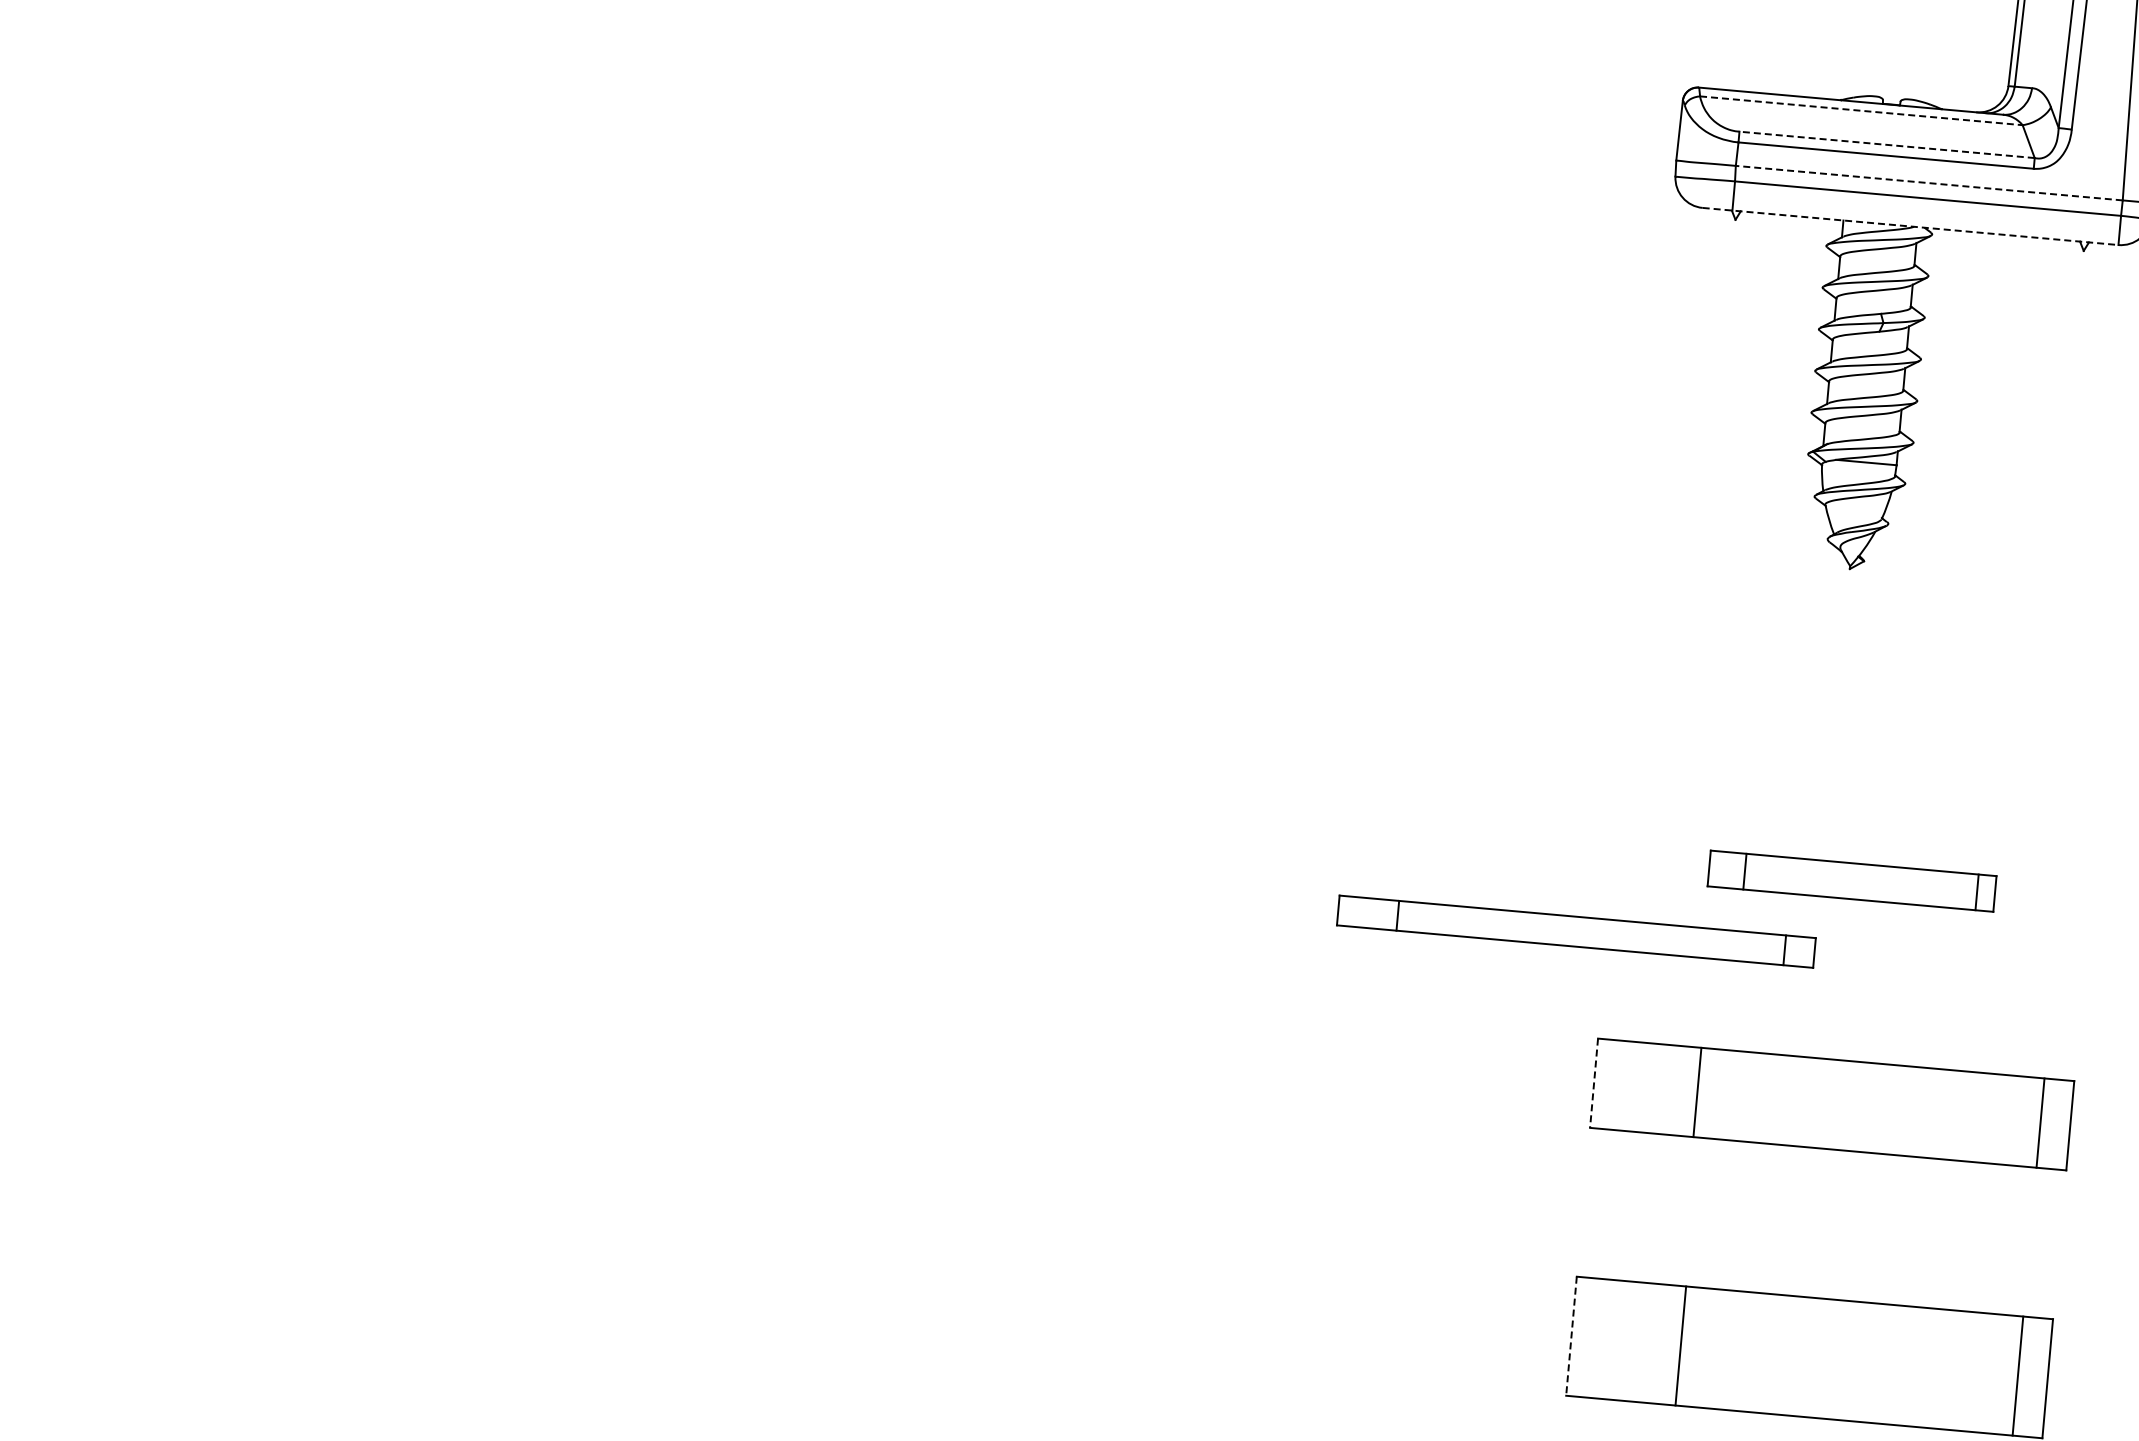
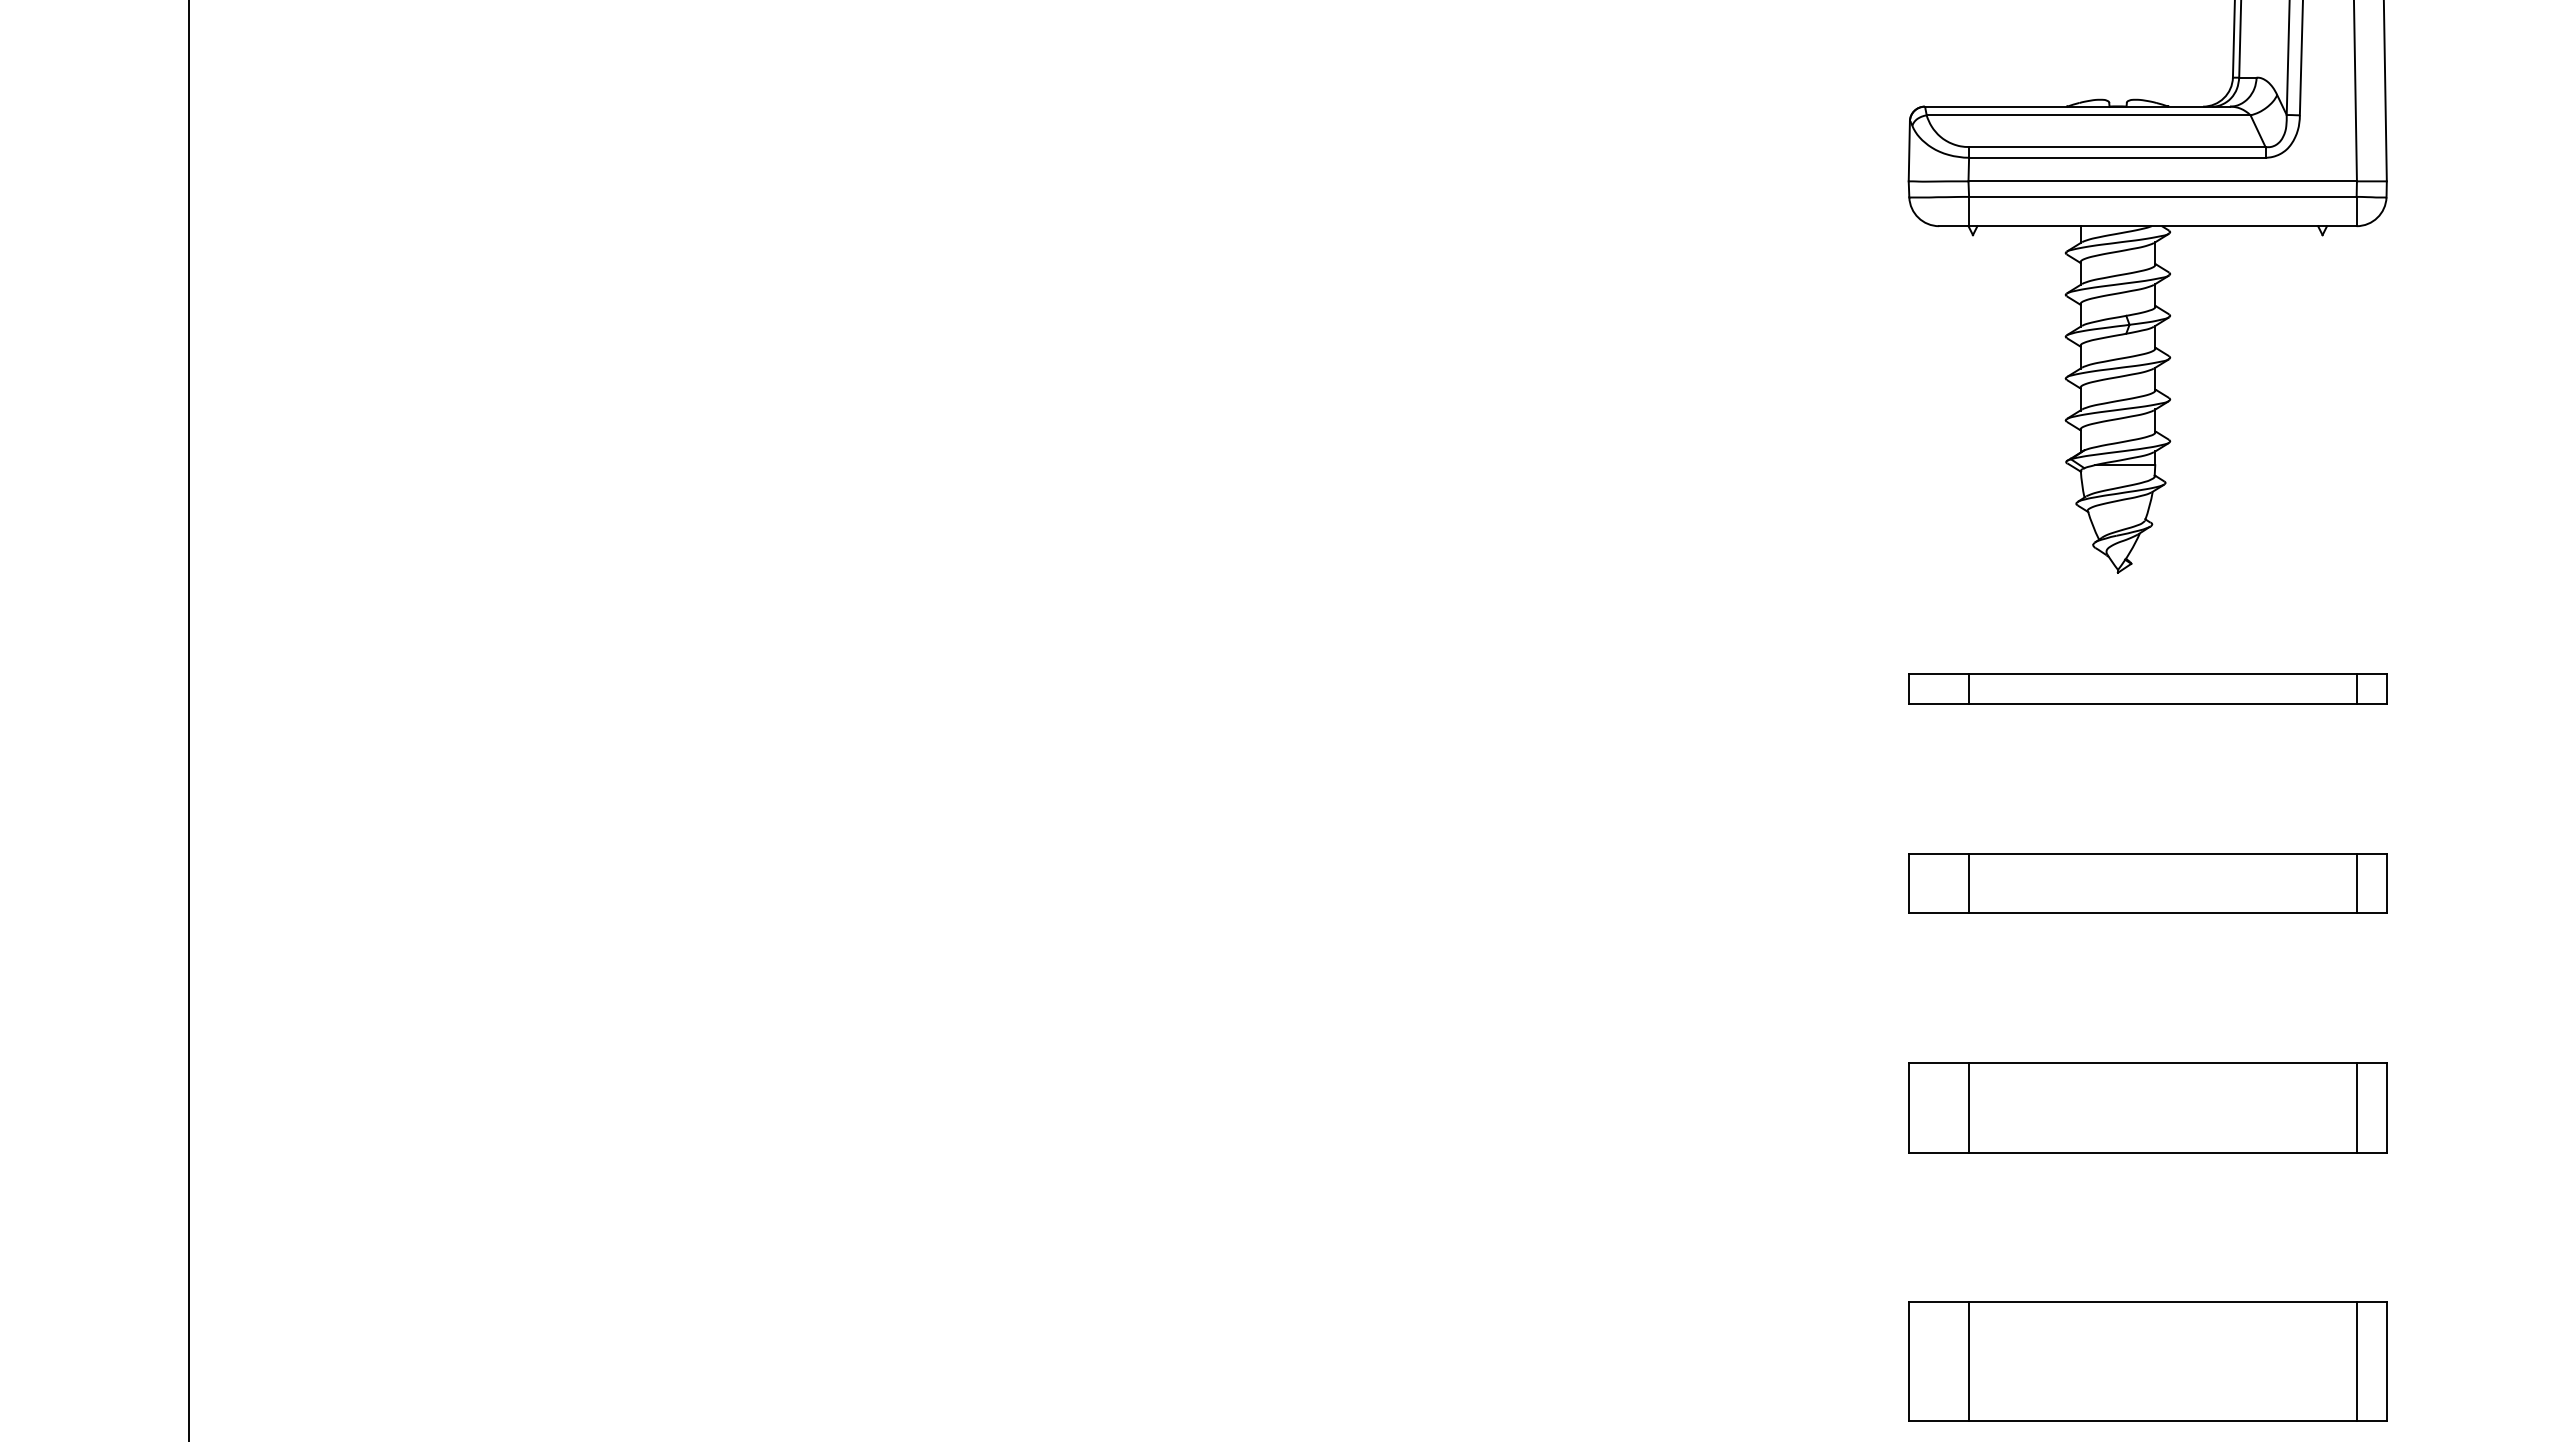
line: (1861, 110) -> (2088, 115), dashed -> solid
line: (1886, 145) -> (2116, 147), dashed -> solid
line: (1929, 183) -> (2162, 181), dashed -> solid
line: (1910, 226) -> (2147, 226), dashed -> solid
part: (1851, 881) -> (2147, 883), size x1.67
part: (1576, 930) -> (2147, 688), moved
line: (1593, 1083) -> (1908, 1107), dashed -> solid
line: (1697, 1092) -> (1968, 1107), moved
line: (1571, 1336) -> (1908, 1361), dashed -> solid
line: (1680, 1345) -> (1968, 1361), moved

